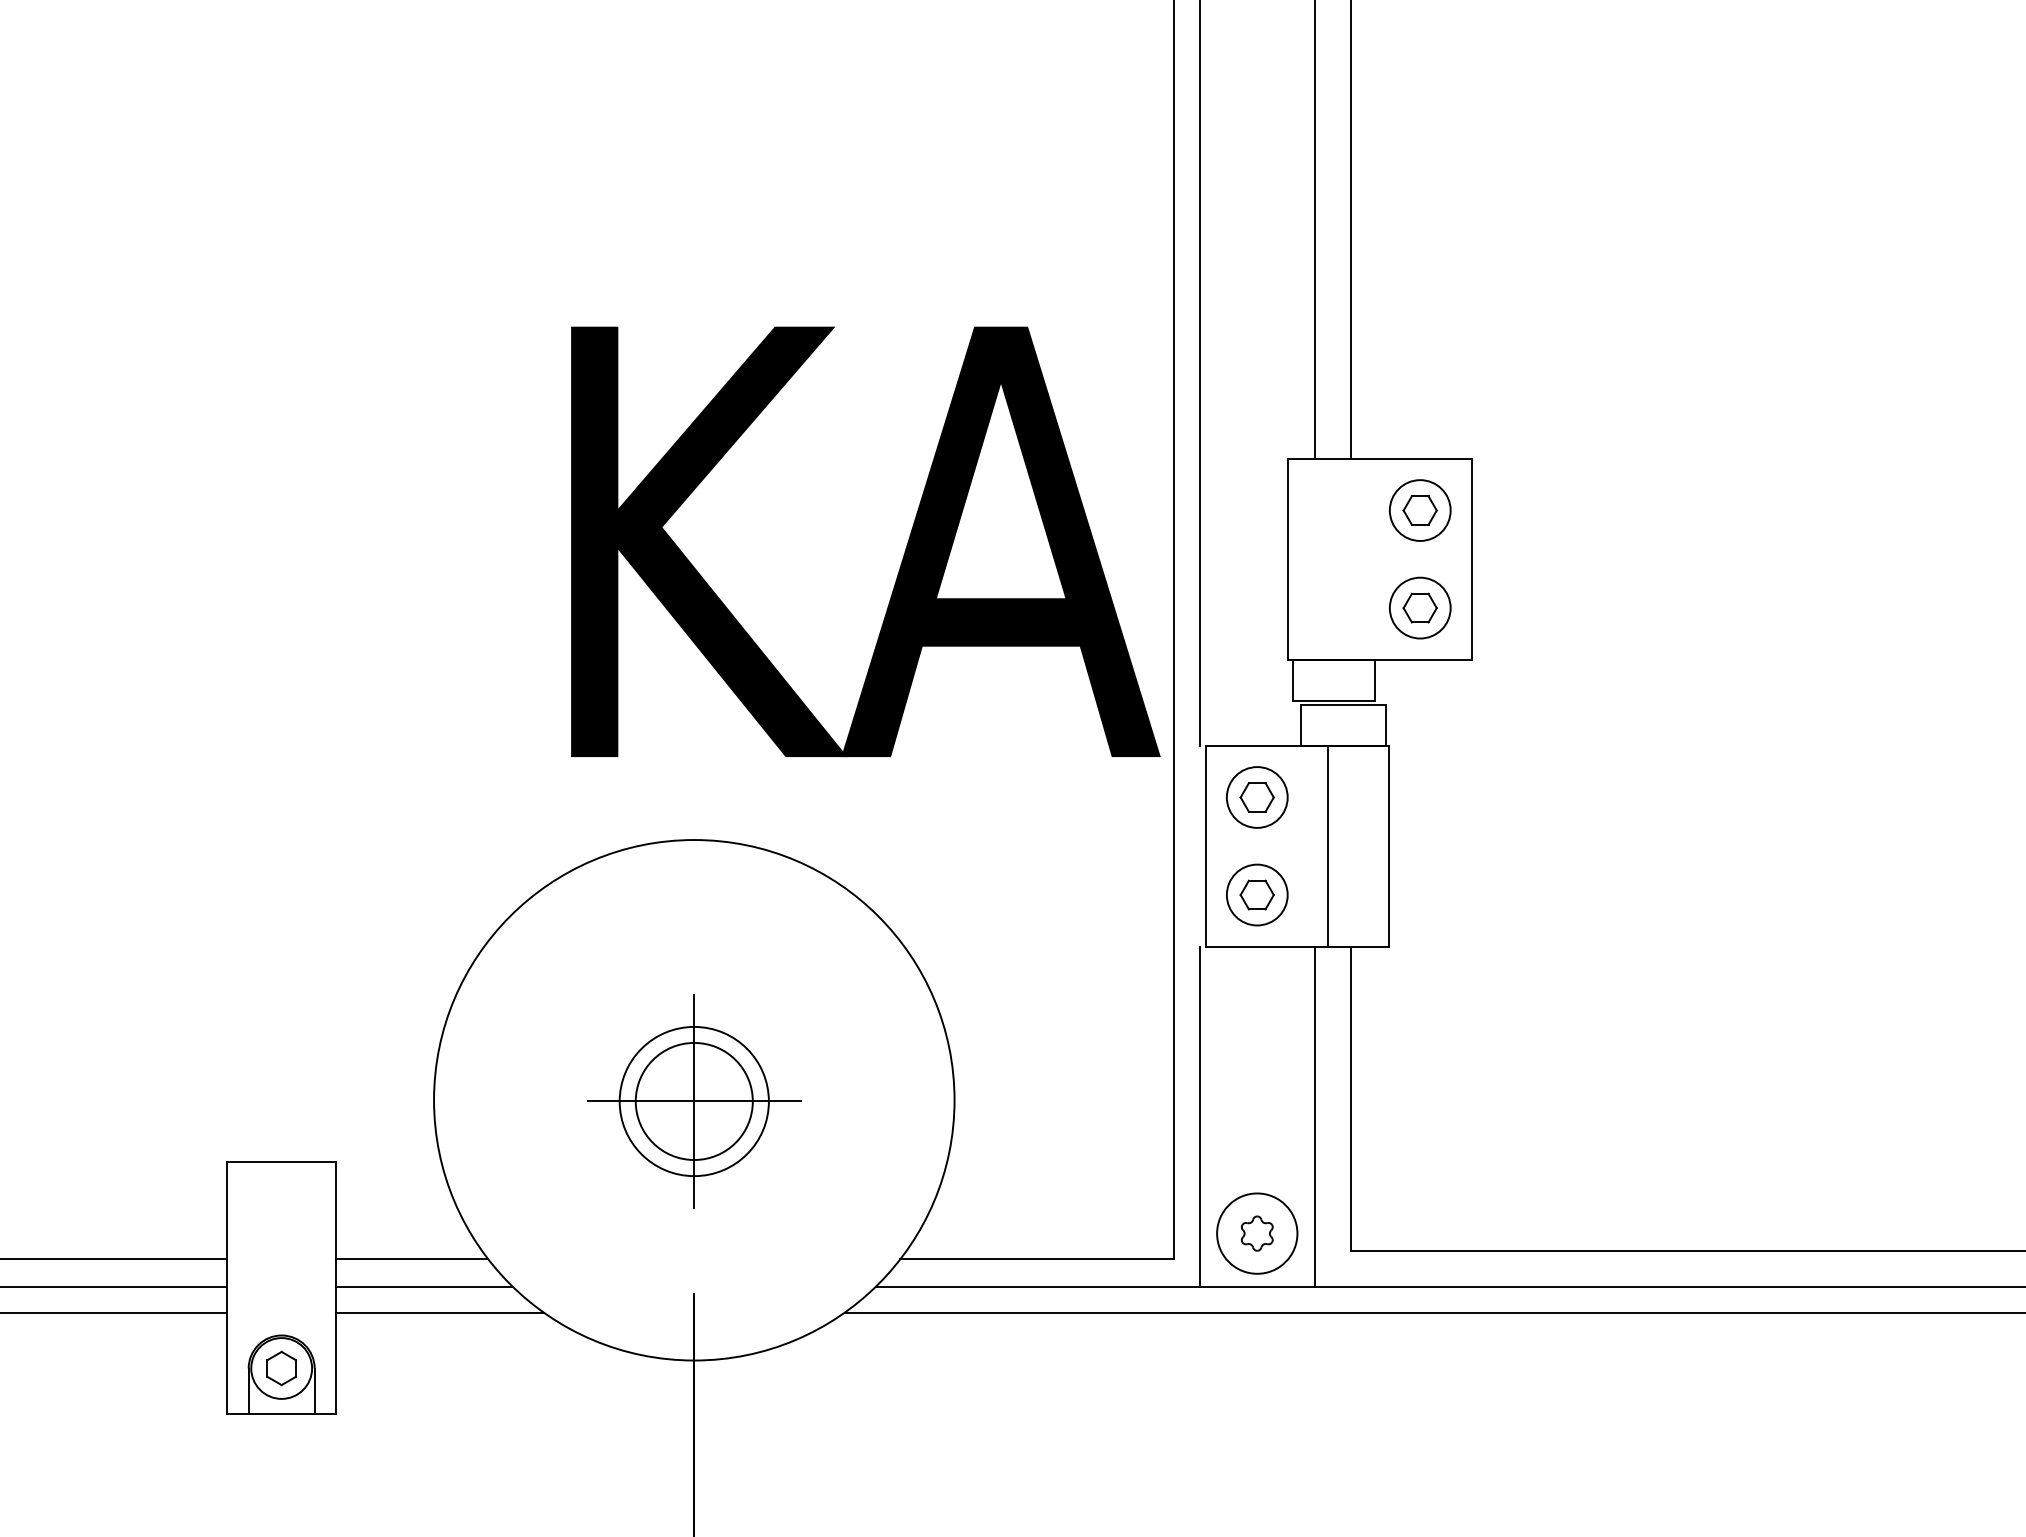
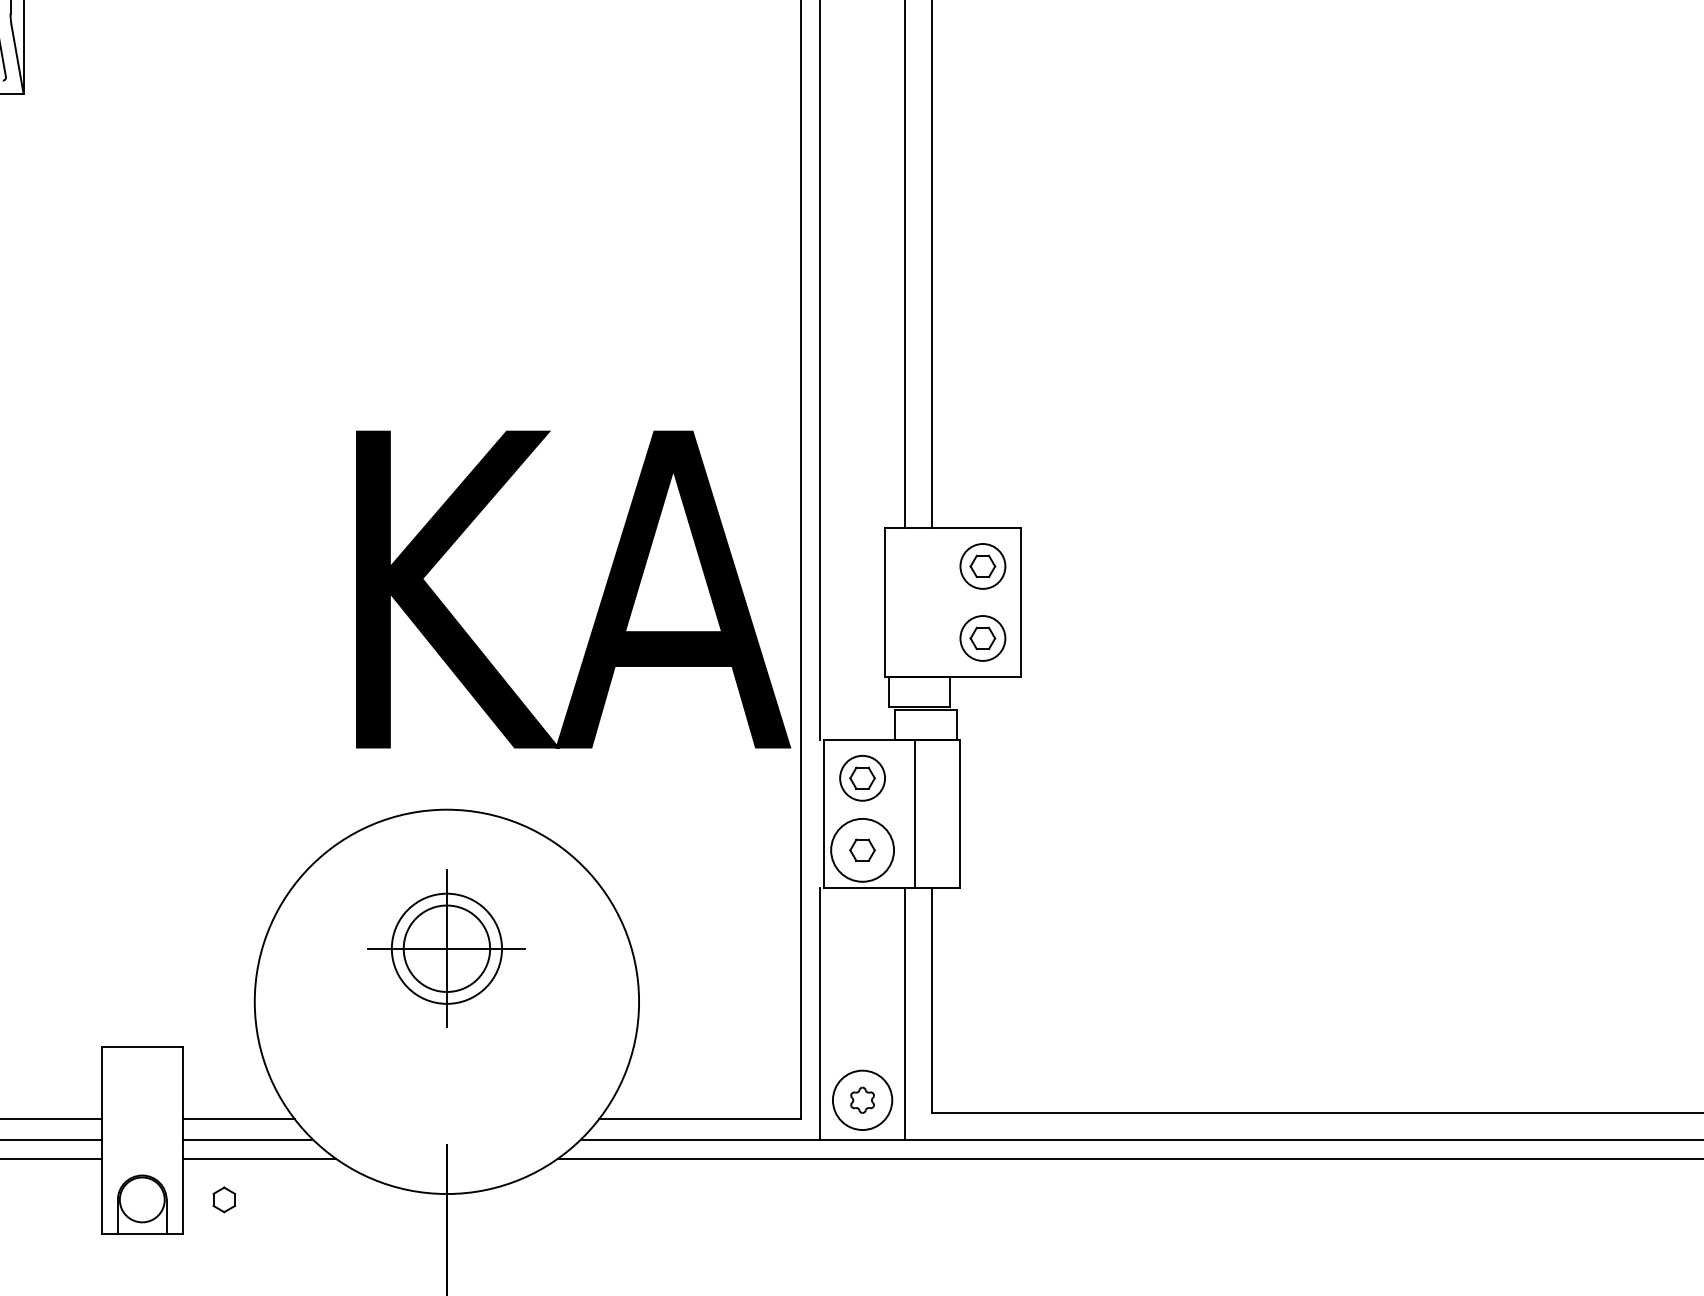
circle: (1257, 893) -> (862, 849), size x1.4
part: (693, 1101) -> (446, 948), moved
part: (280, 1367) -> (223, 1199), moved

